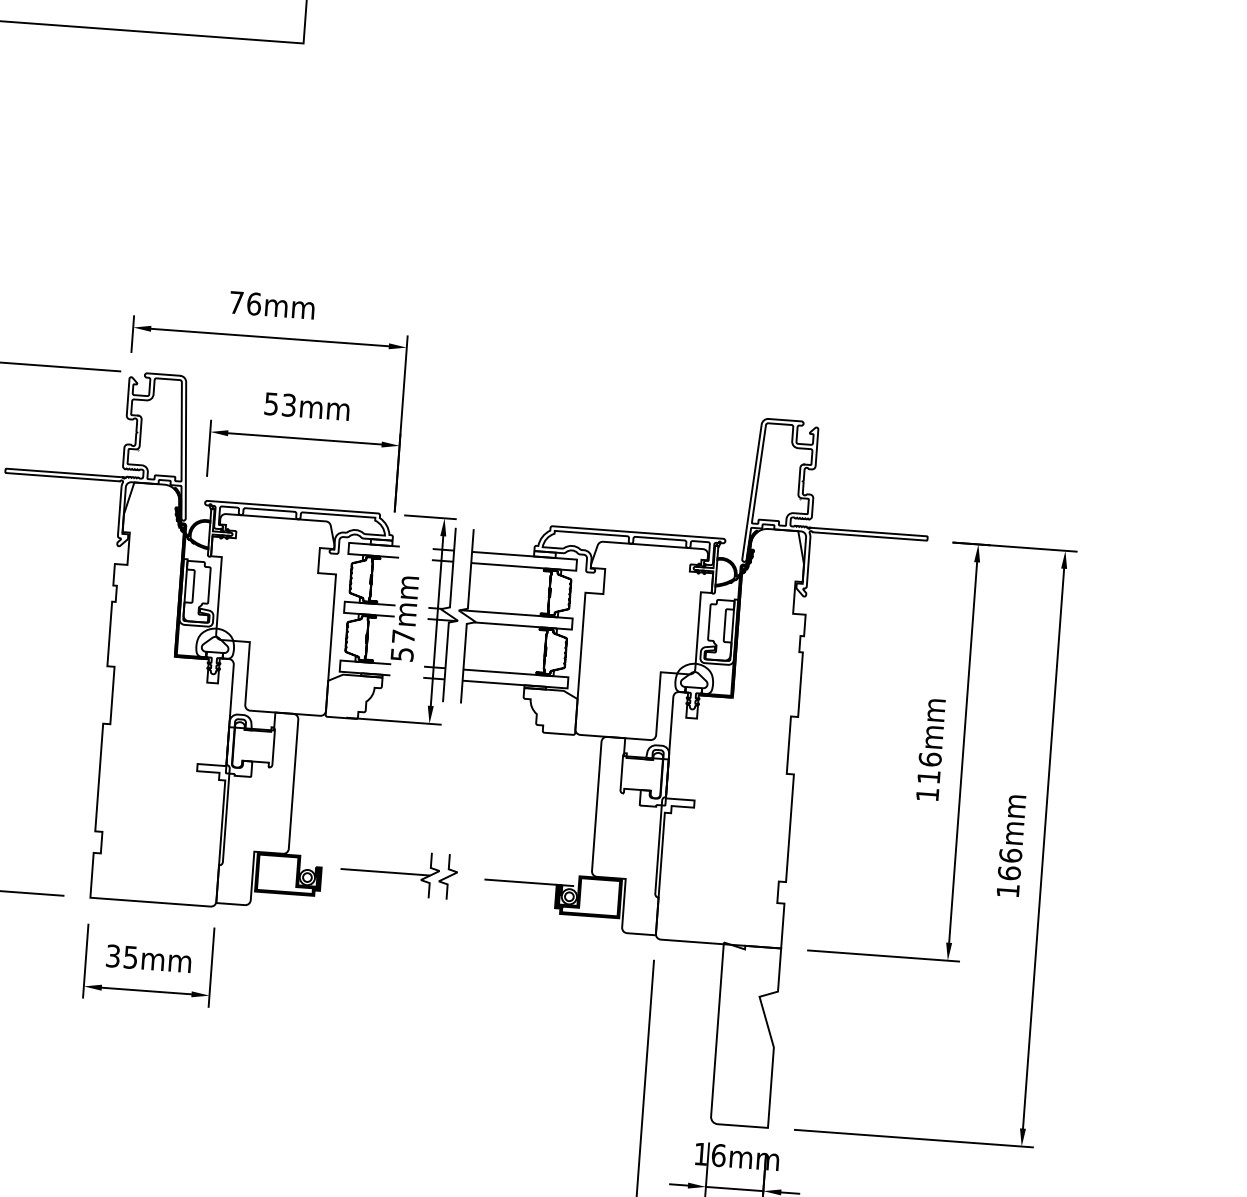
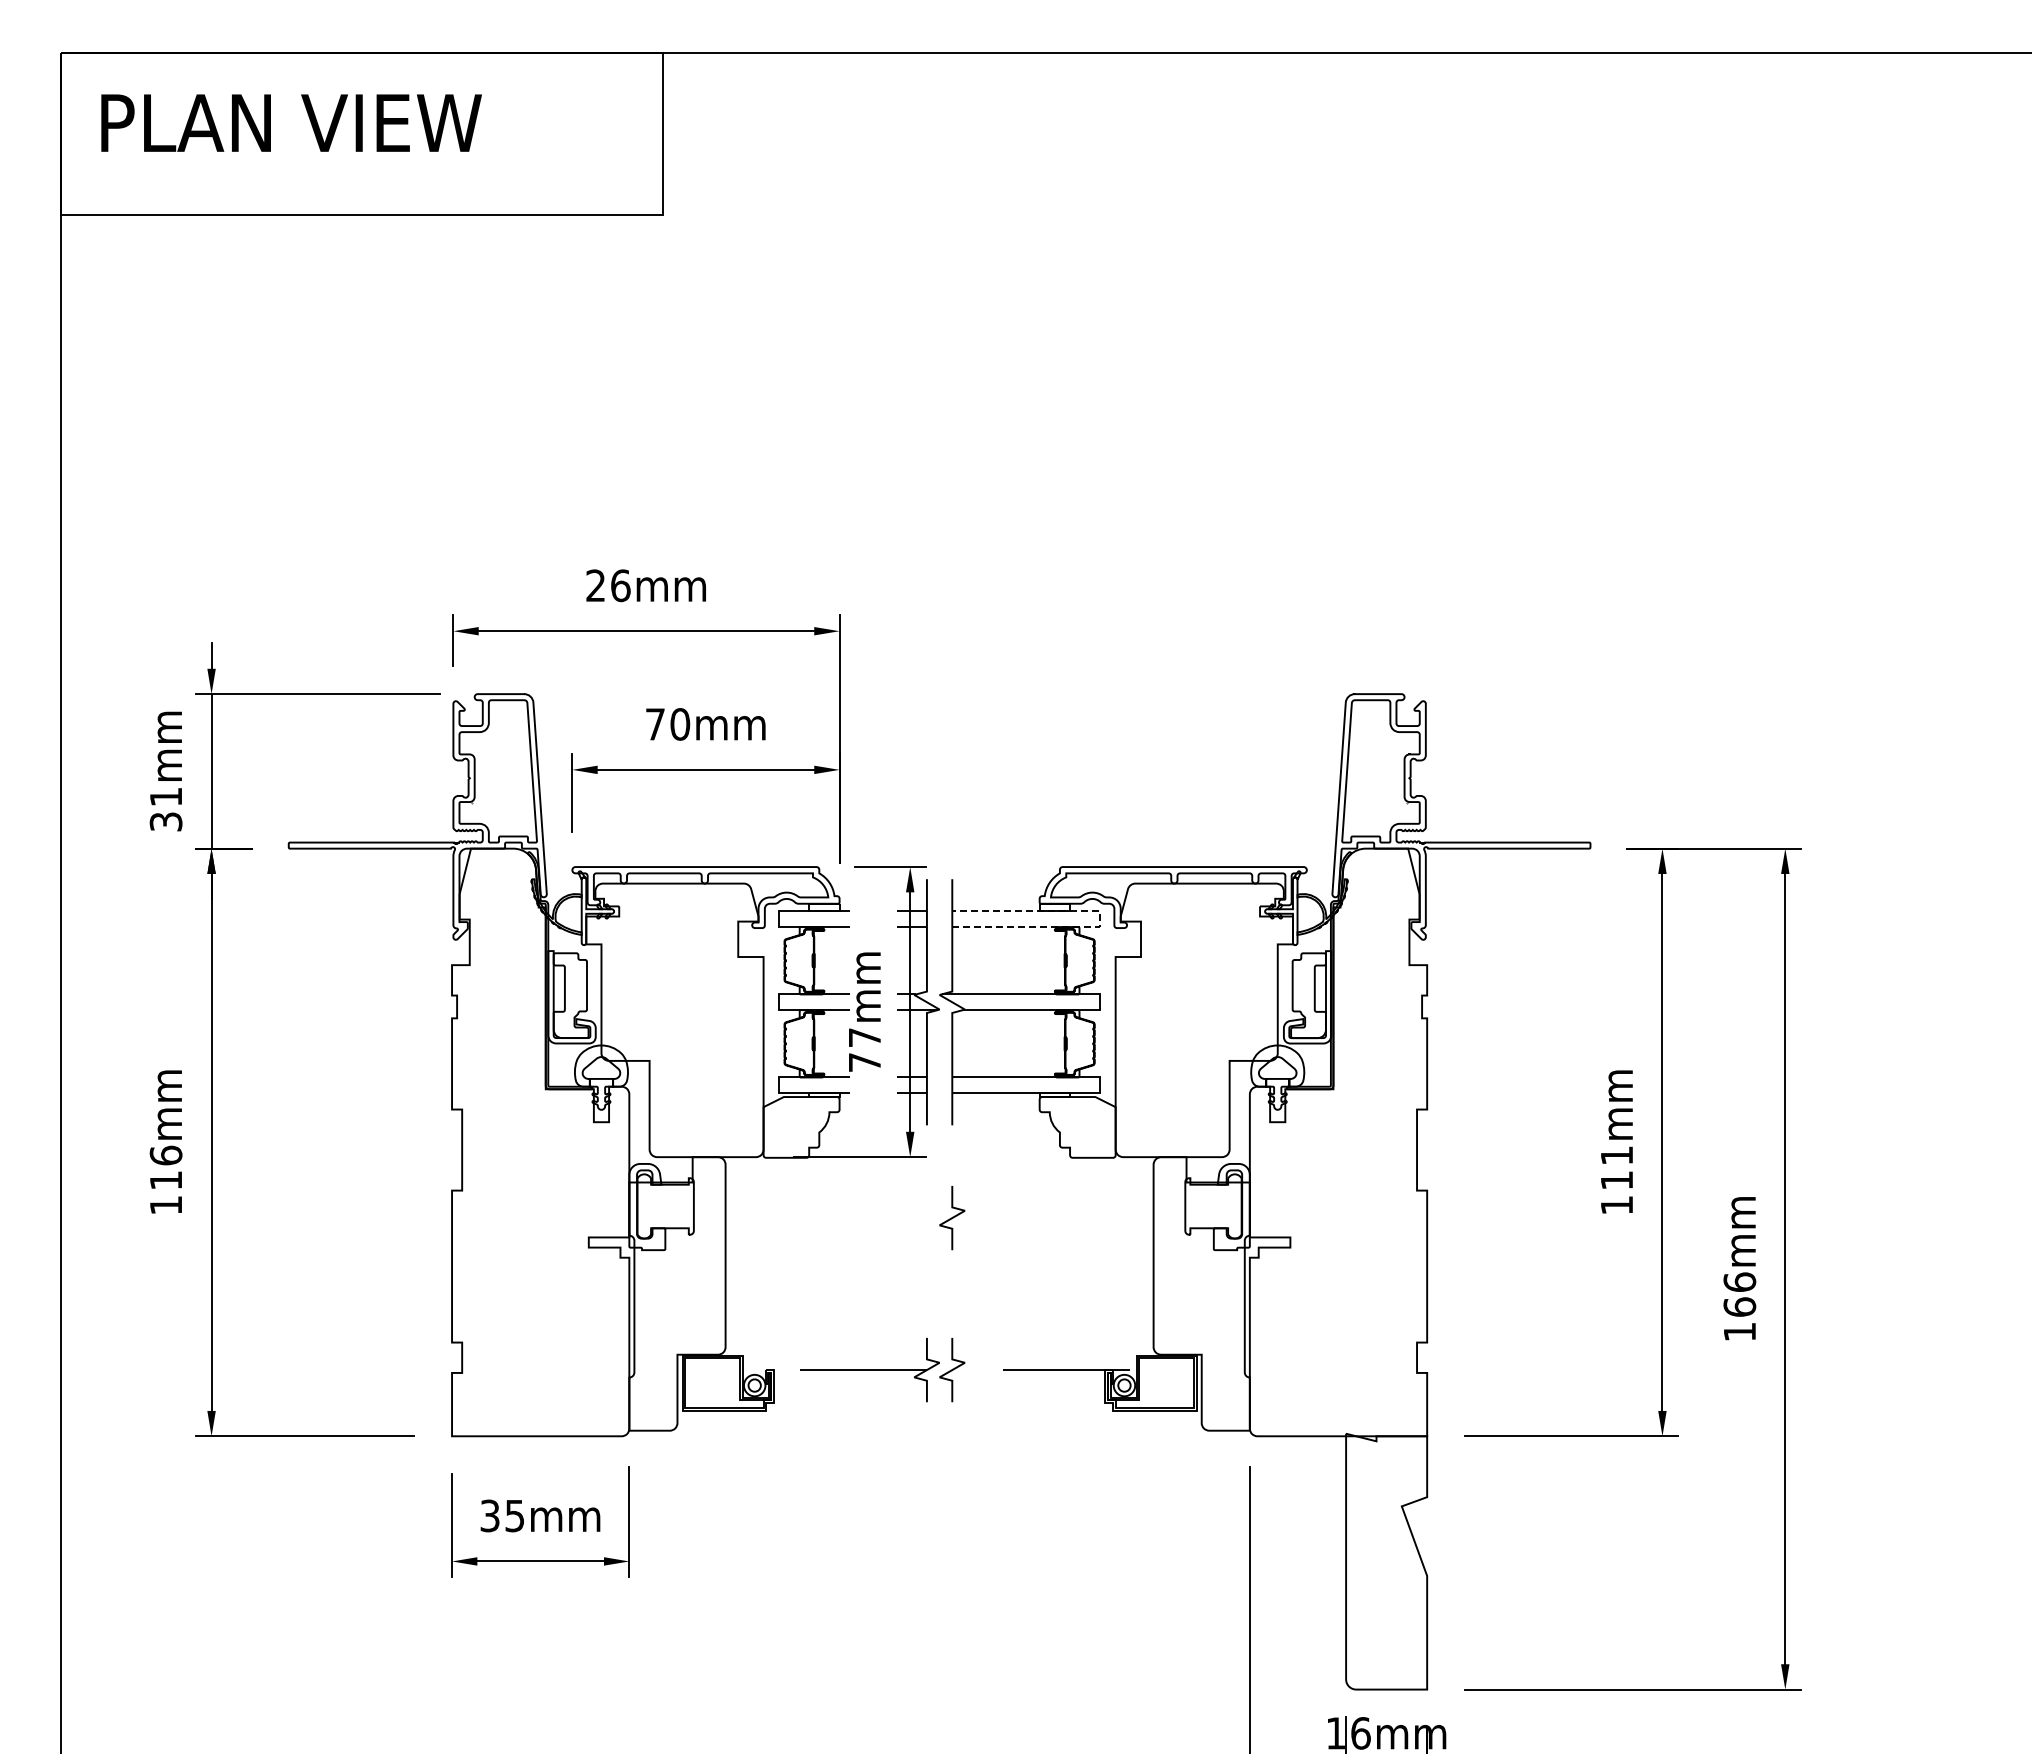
text: (236, 302) -> (595, 585), 76mm -> 26mm
text: (280, 404) -> (668, 724), 53mm -> 70mm
line: (576, 565) -> (1100, 919), solid -> dashed
text: (402, 654) -> (865, 1062), 57mm -> 77mm
text: (929, 759) -> (1616, 1155), 116mm -> 111mm
curve: (456, 769) -> (952, 1218), added

